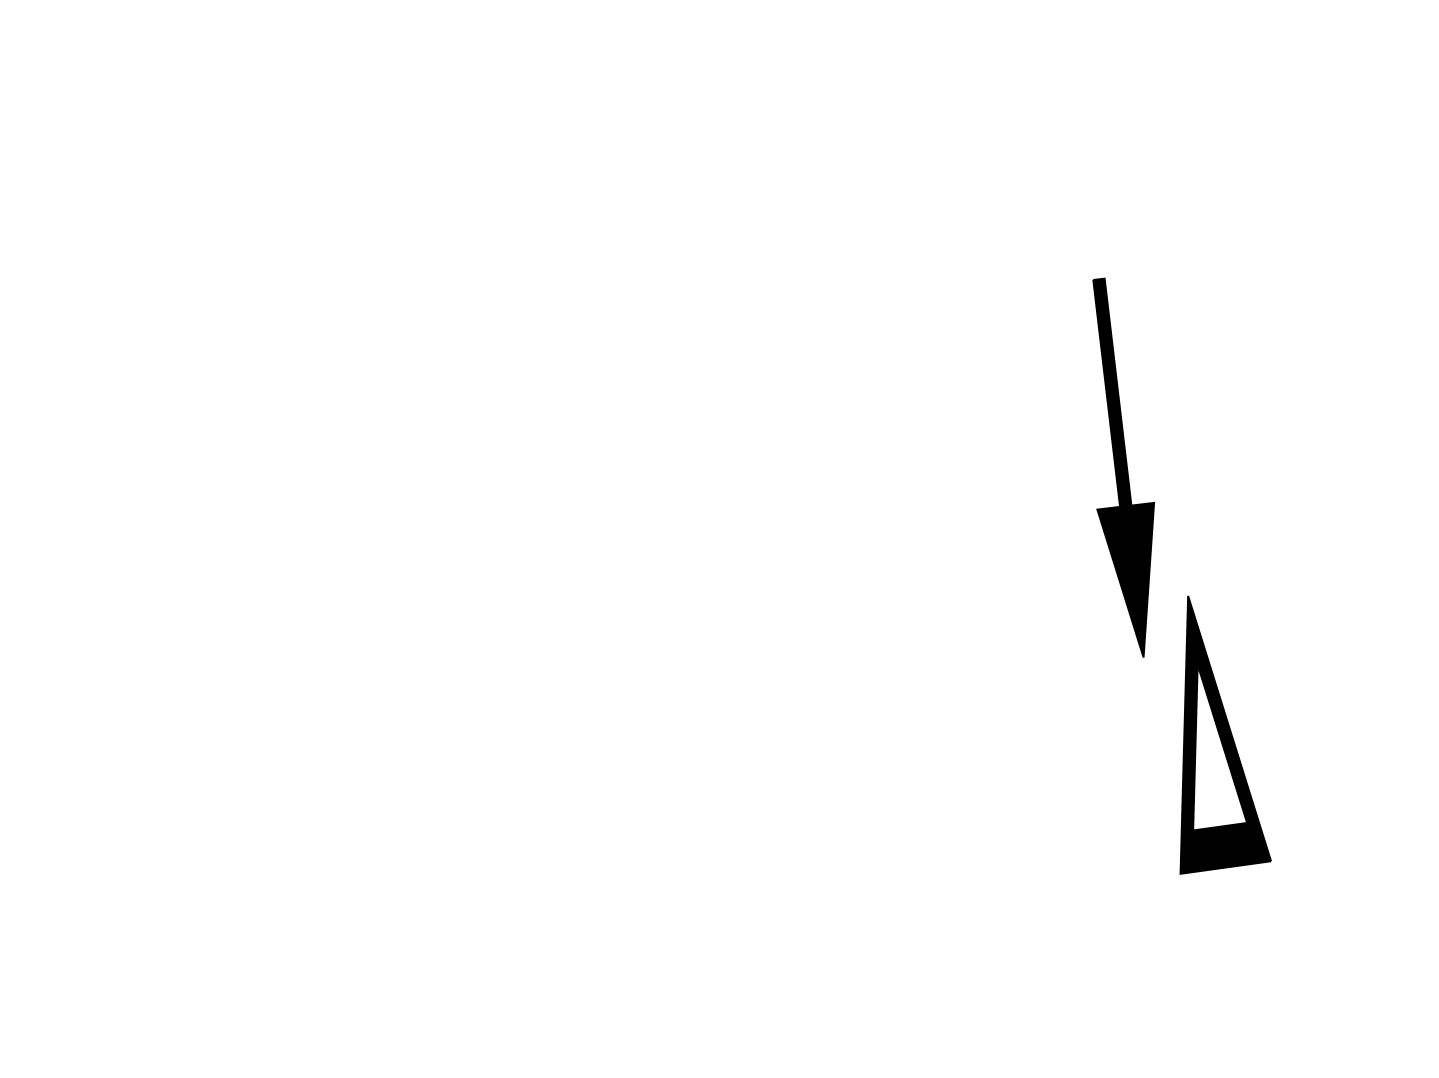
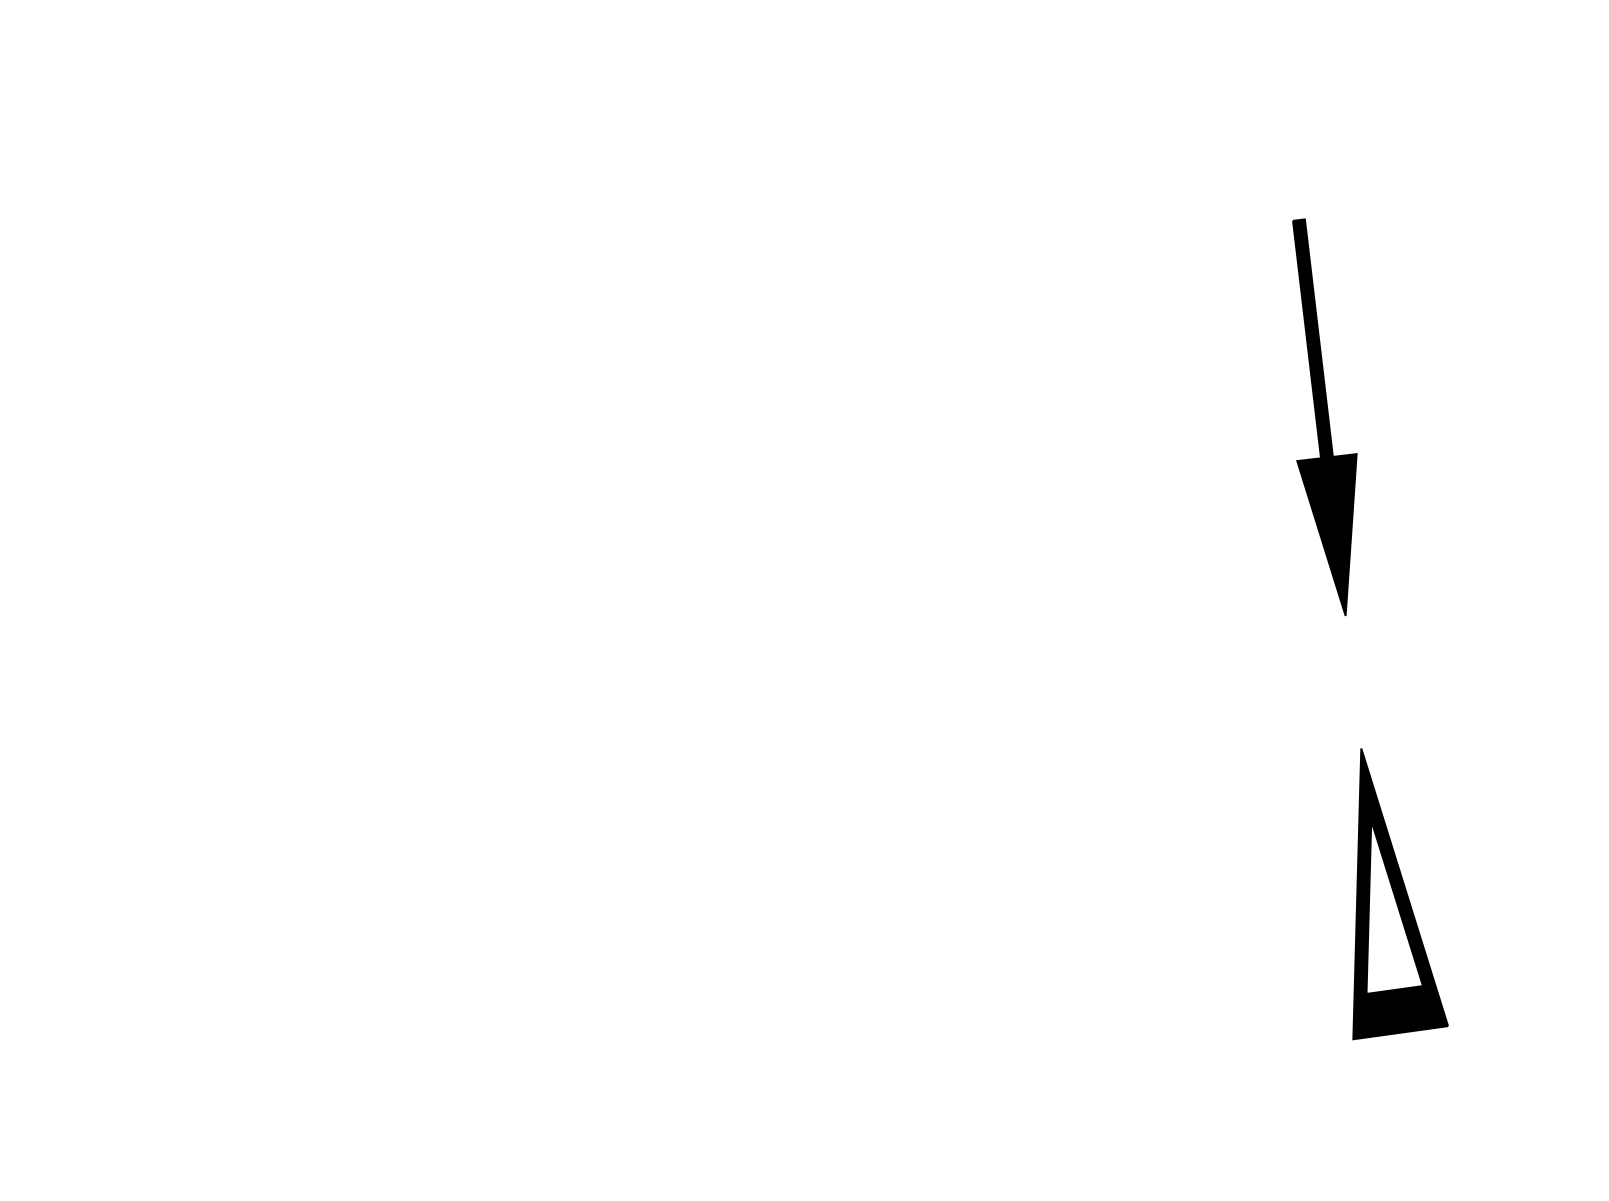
part: (1225, 735) -> (1400, 894), moved

